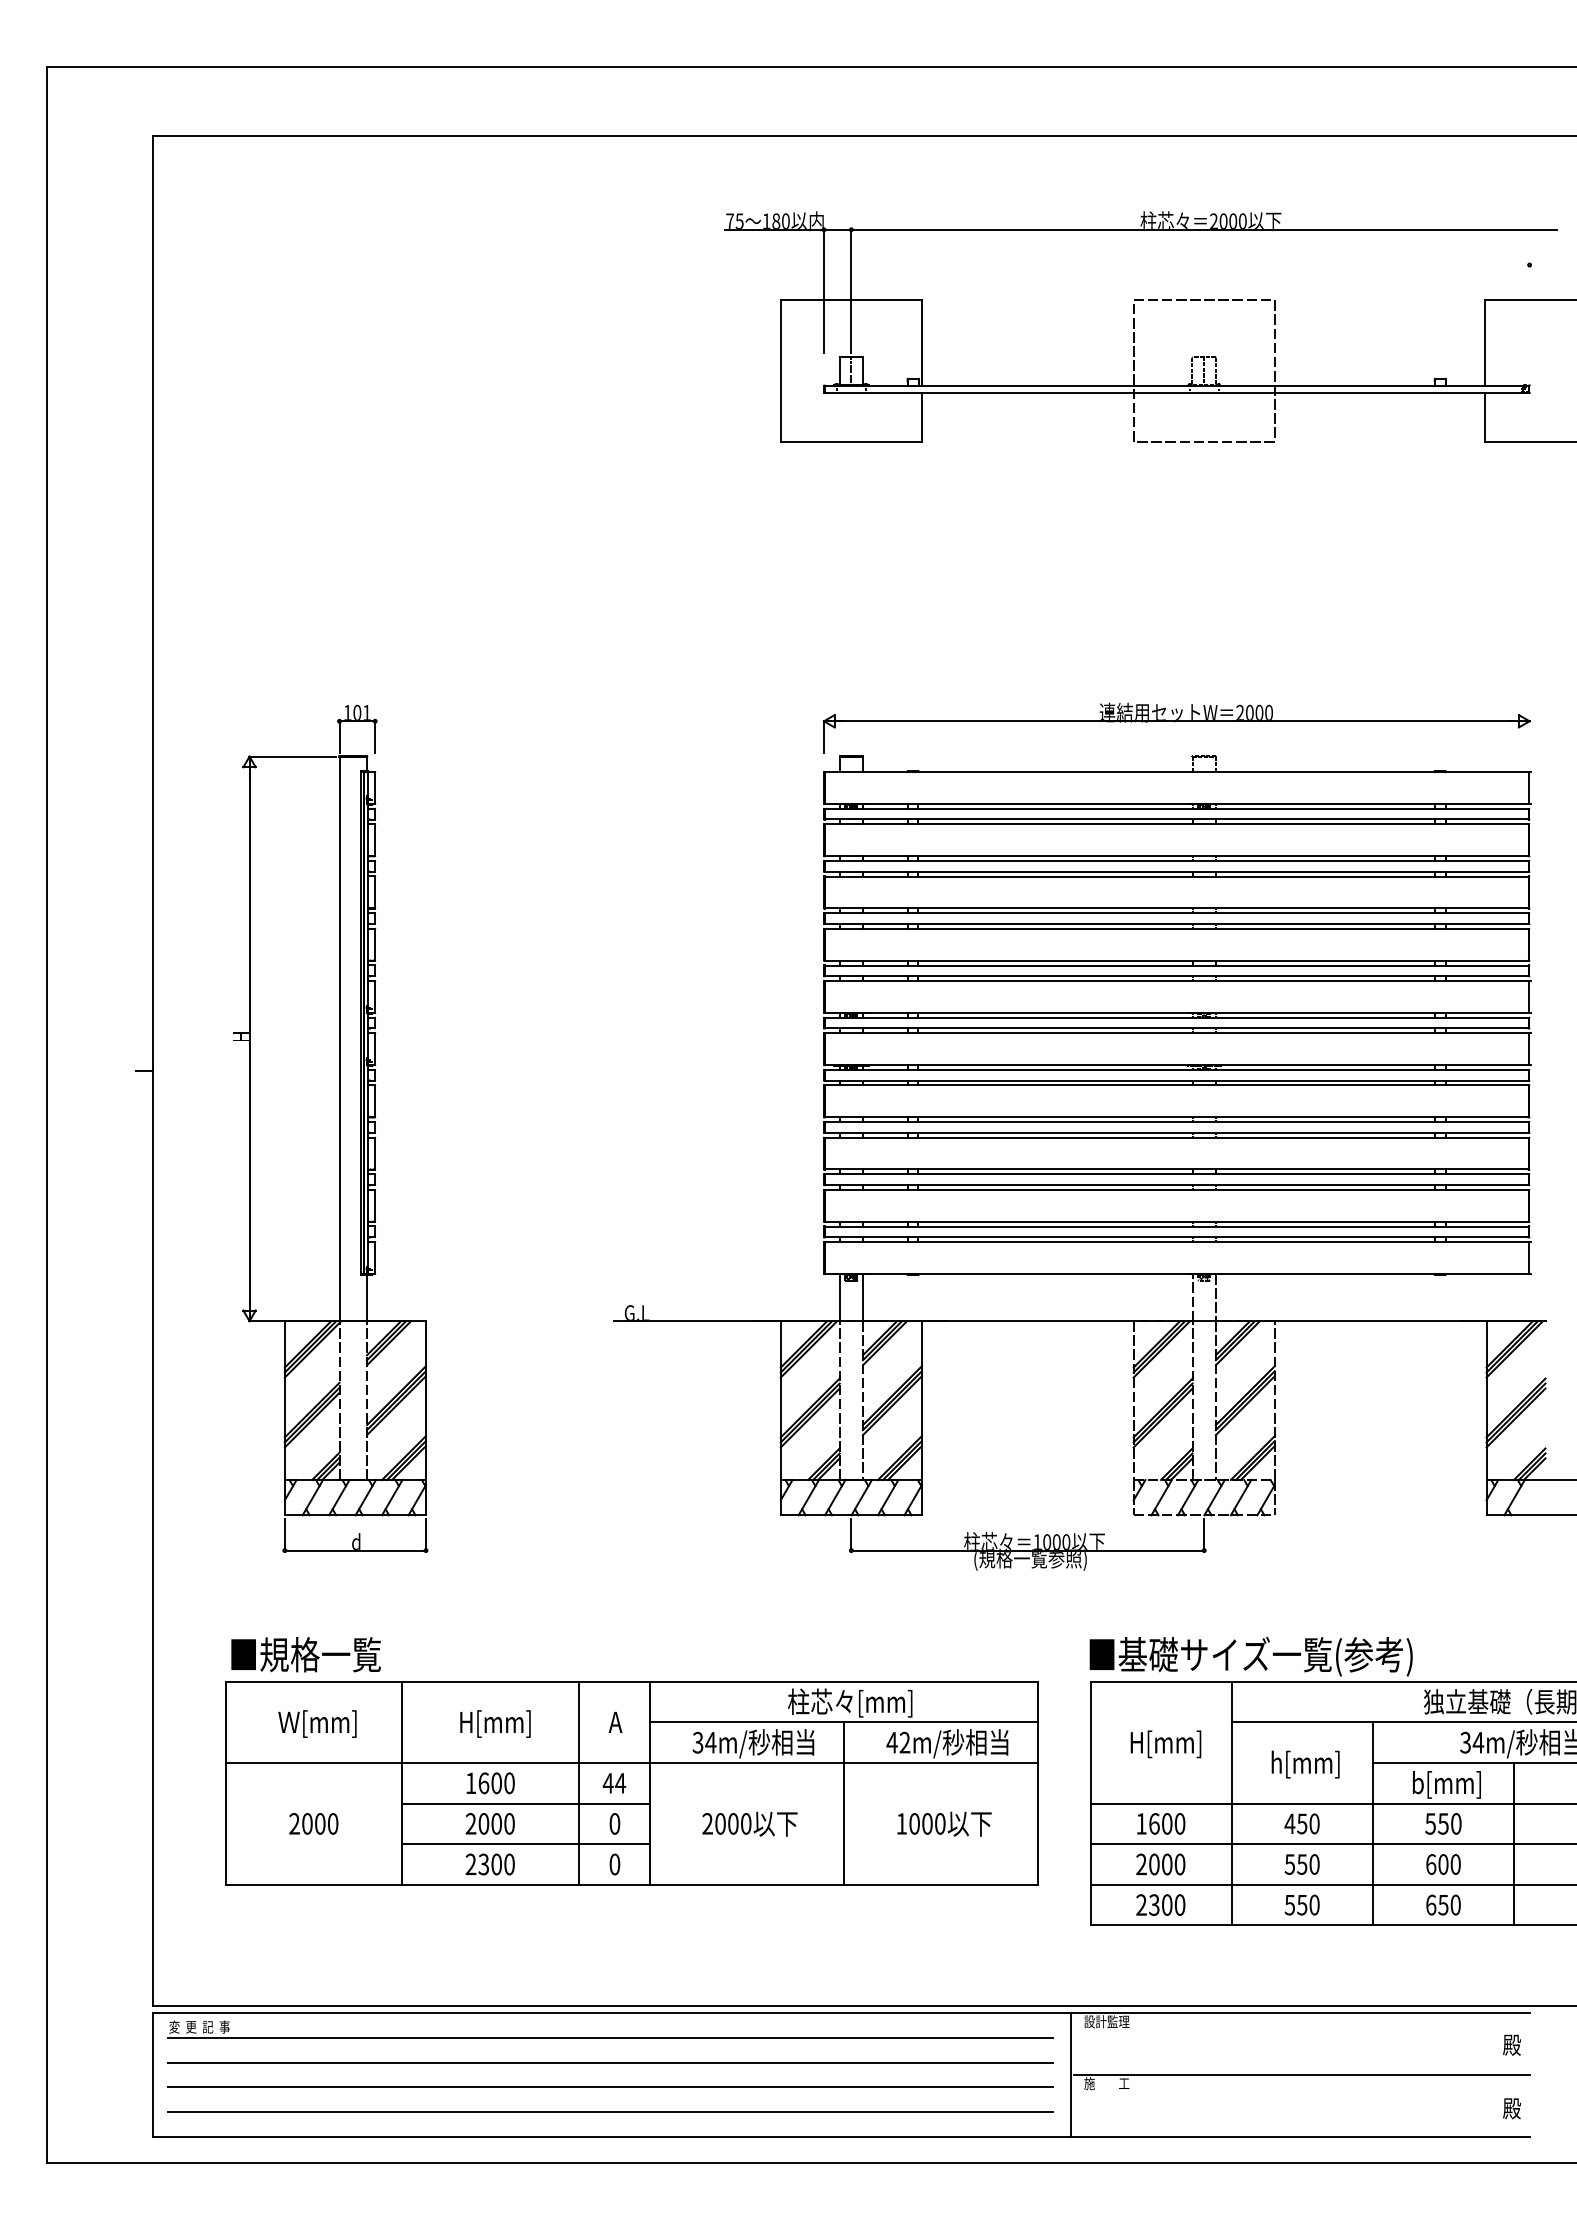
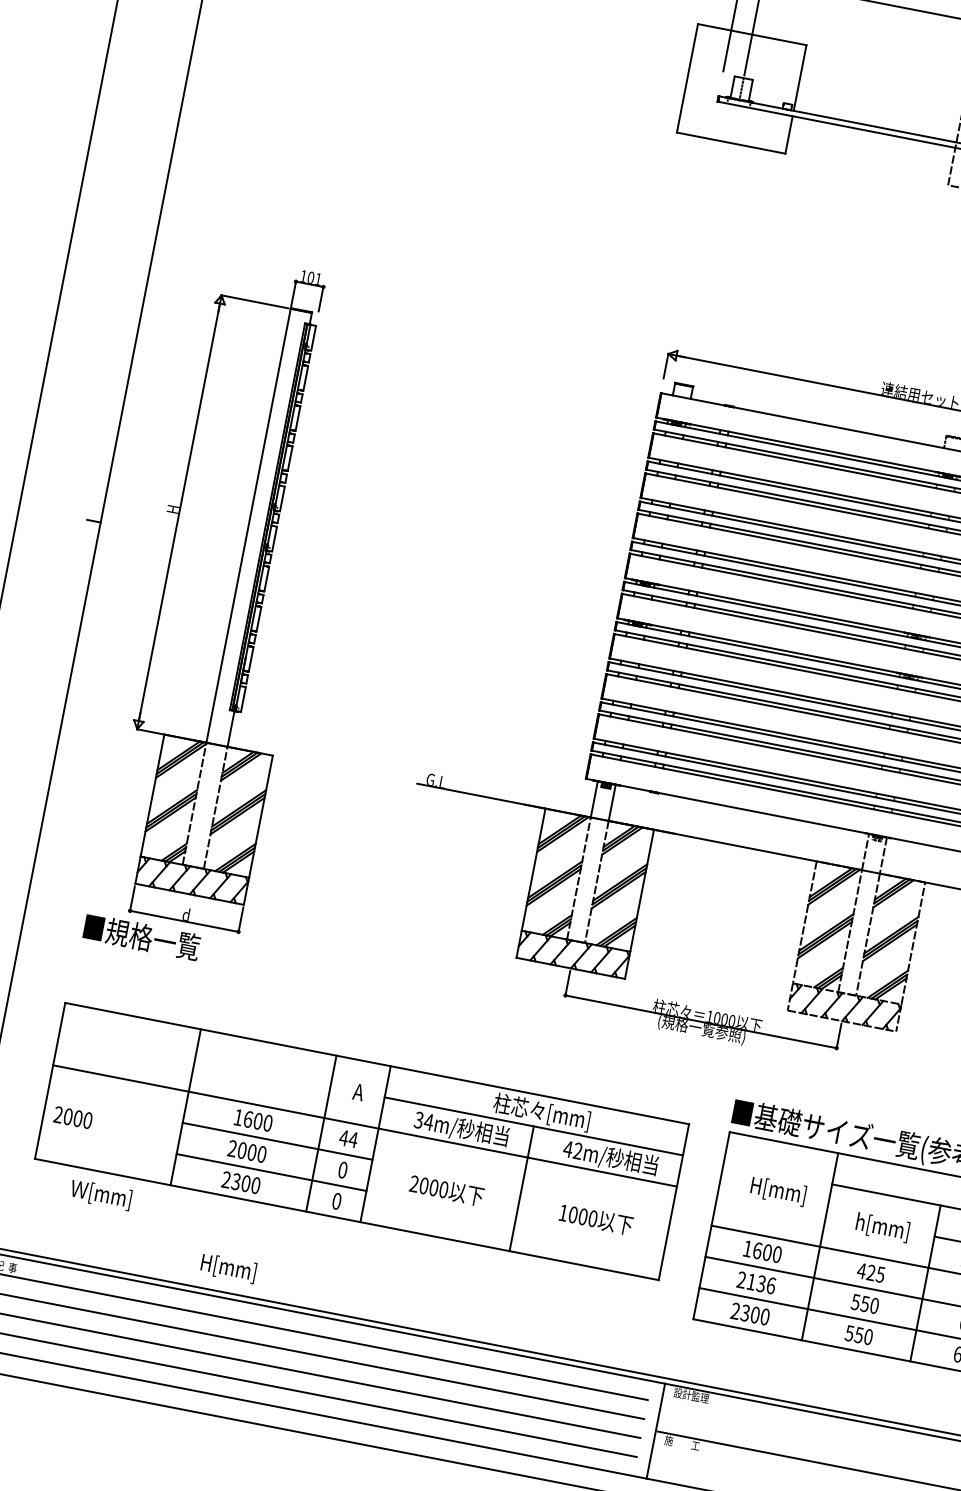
text: (305, 1654) -> (141, 936), moved
text: (317, 1723) -> (101, 1194), moved
text: (495, 1723) -> (228, 1268), moved
text: (313, 1823) -> (72, 1117), moved
text: (1308, 1823) -> (876, 1273), 450 -> 425
text: (1167, 1864) -> (761, 1283), 2000 -> 2136

